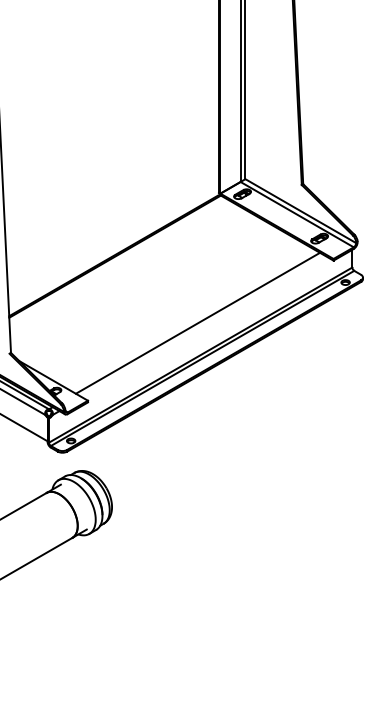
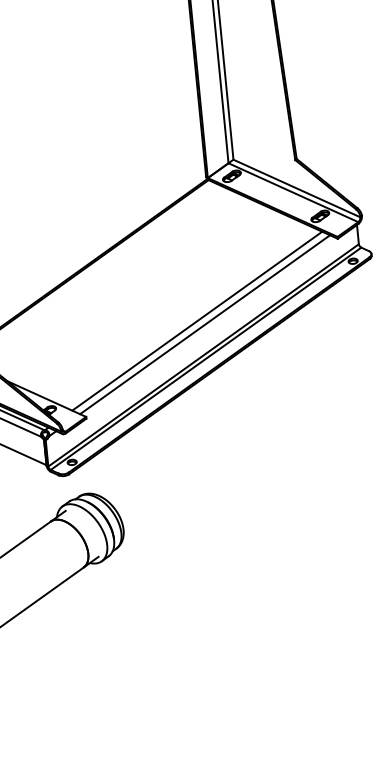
line: (204, 326) -> (204, 323), added

